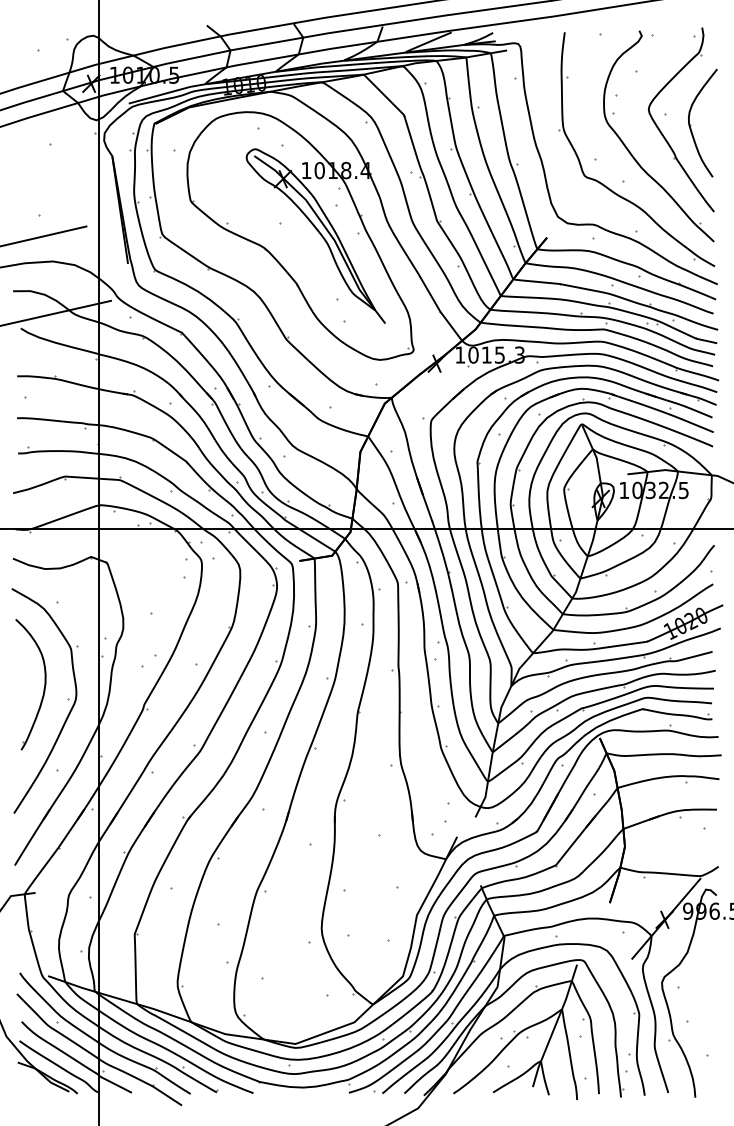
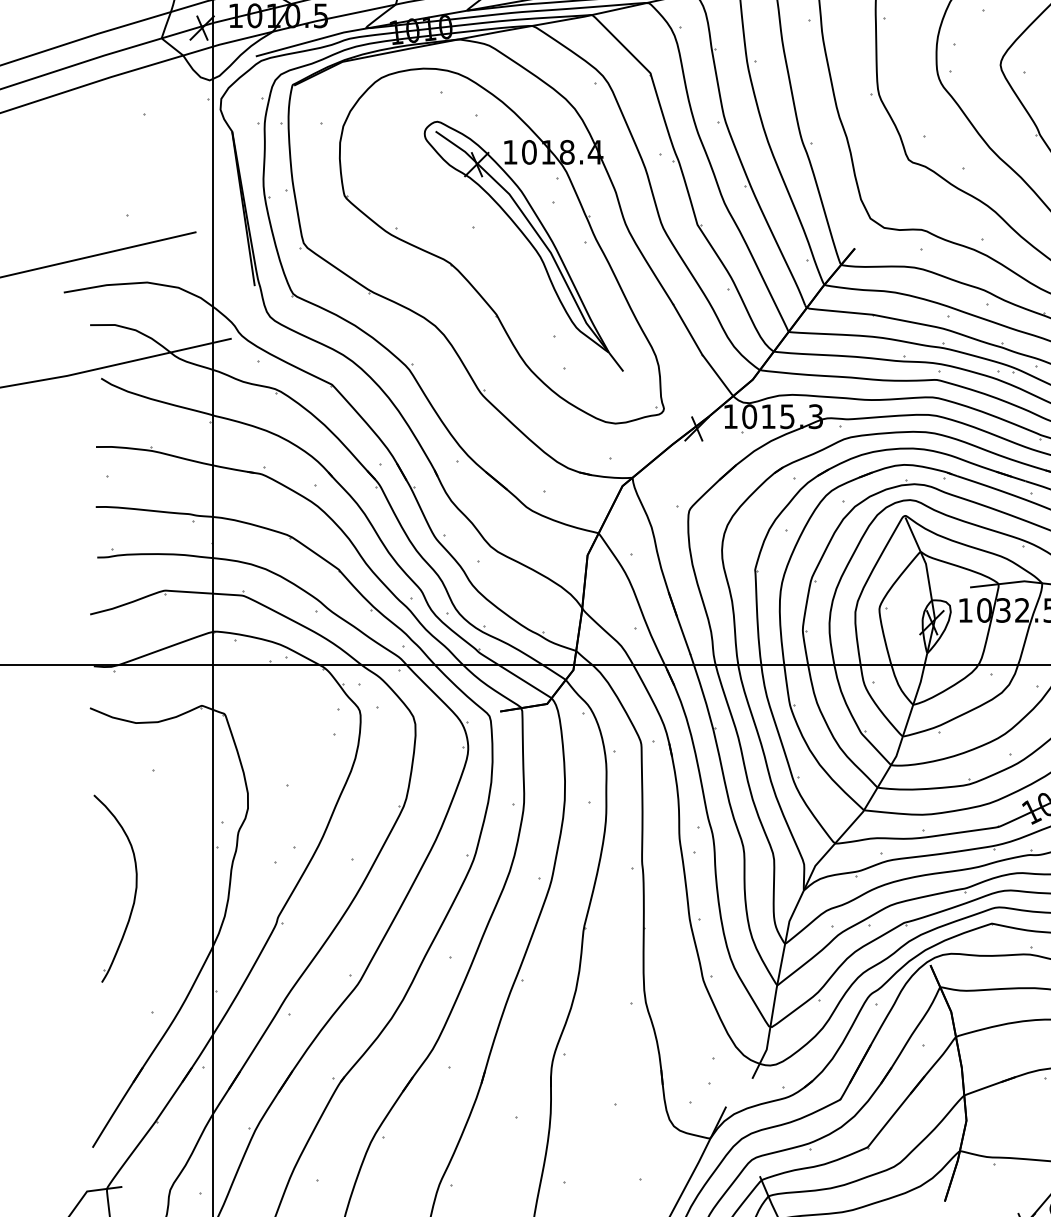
part: (67, 699) -> (168, 909), removed

